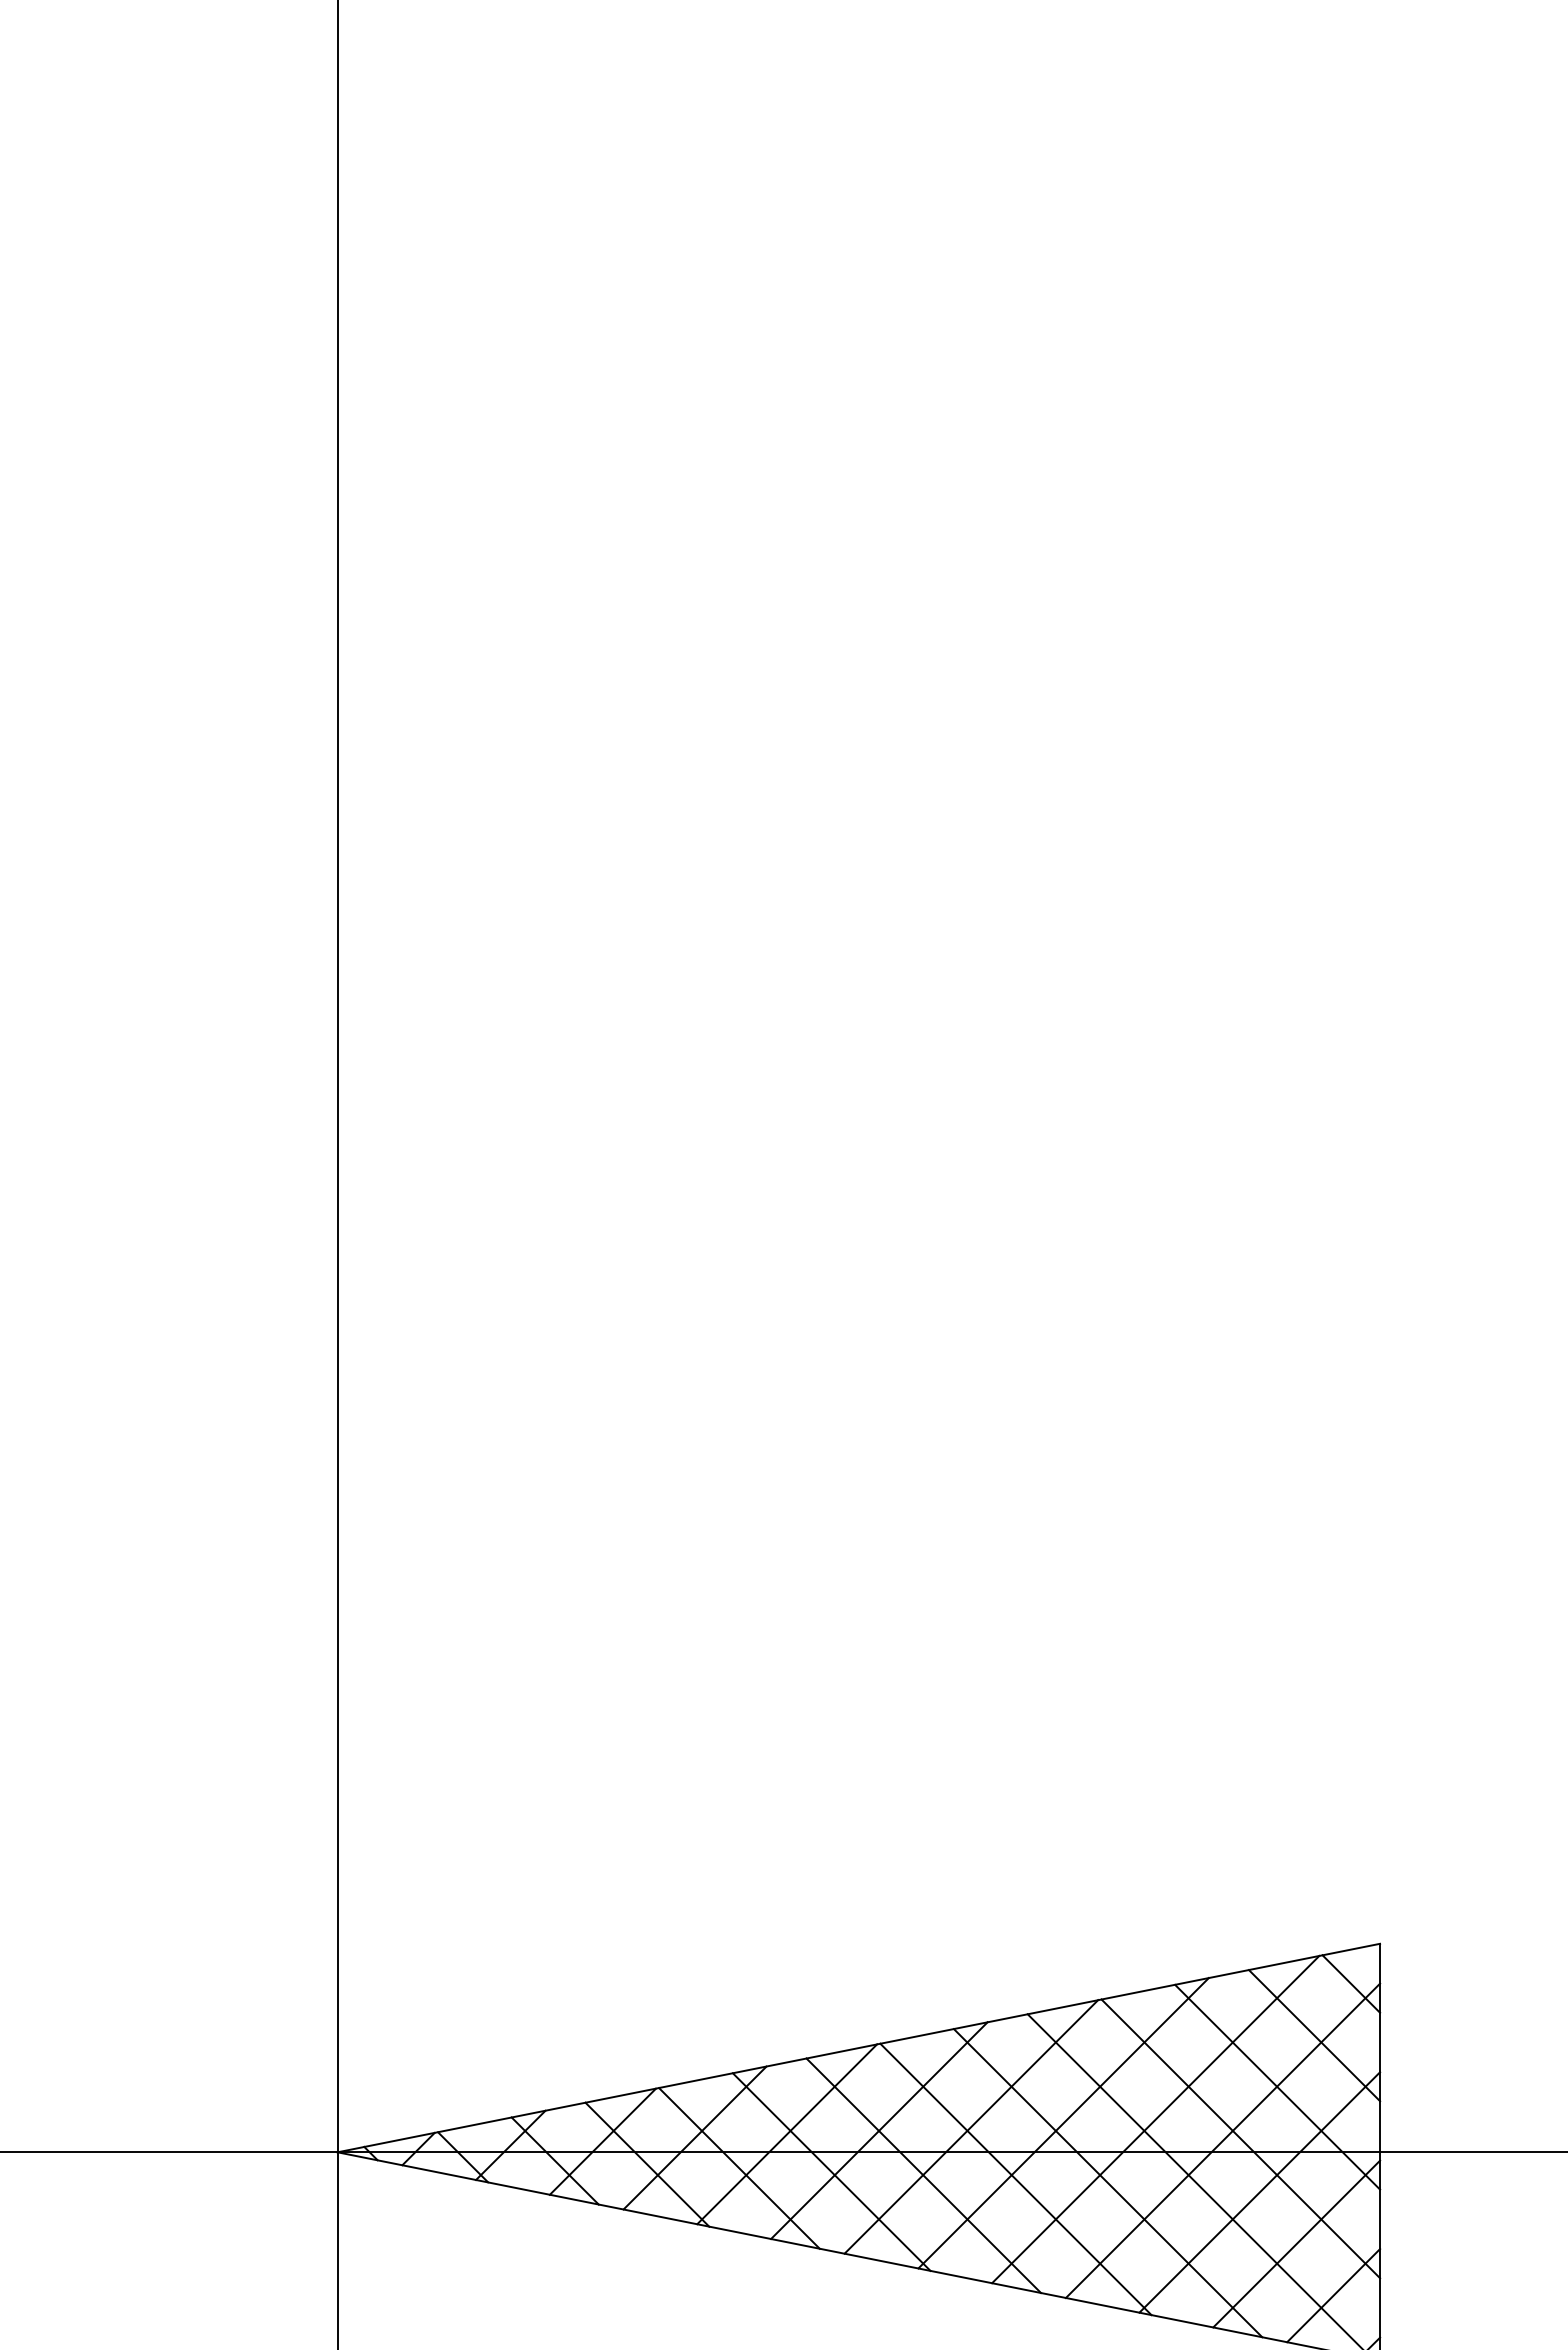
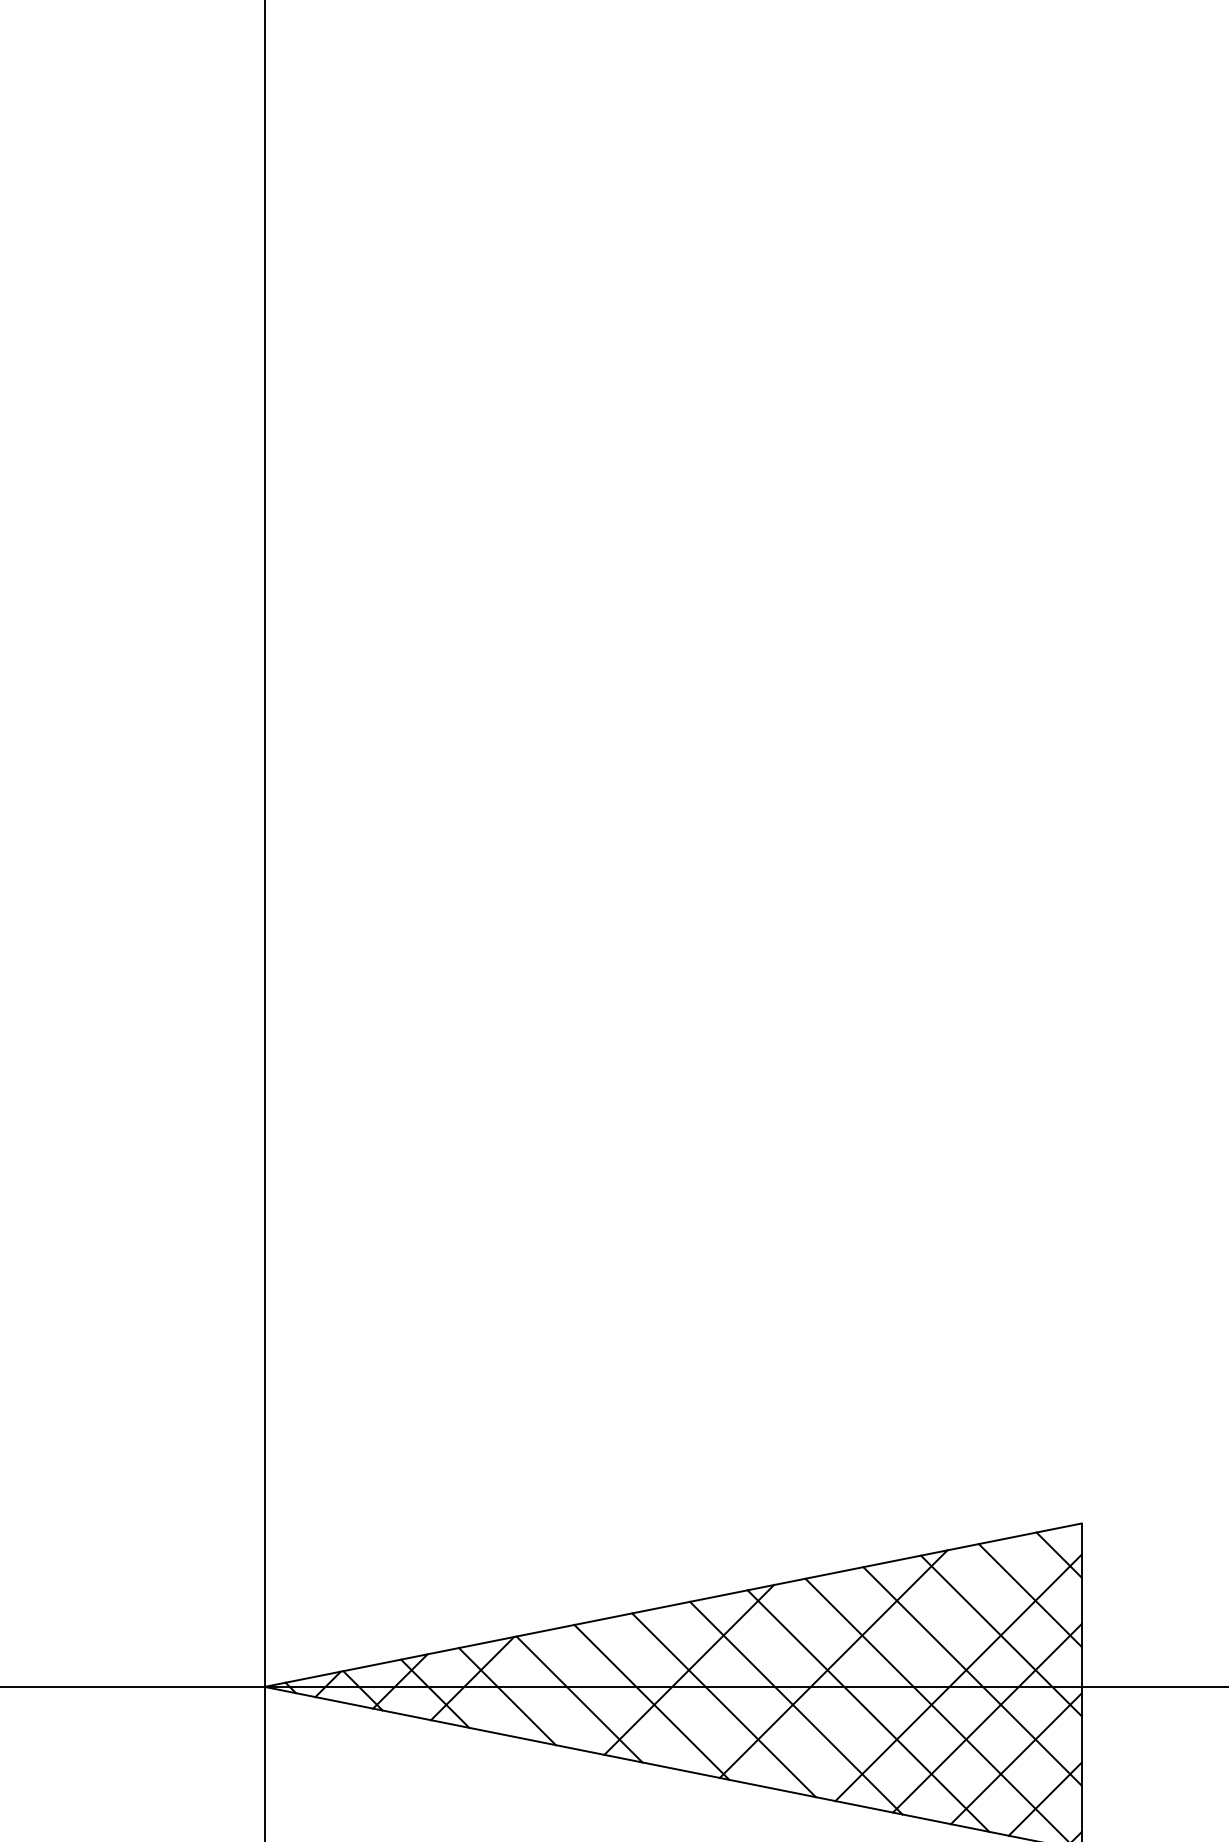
line: (1155, 2119) -> (905, 1661), removed
line: (971, 2126) -> (761, 1666), removed
line: (787, 2134) -> (617, 1672), removed
line: (694, 2137) -> (544, 1675), removed

